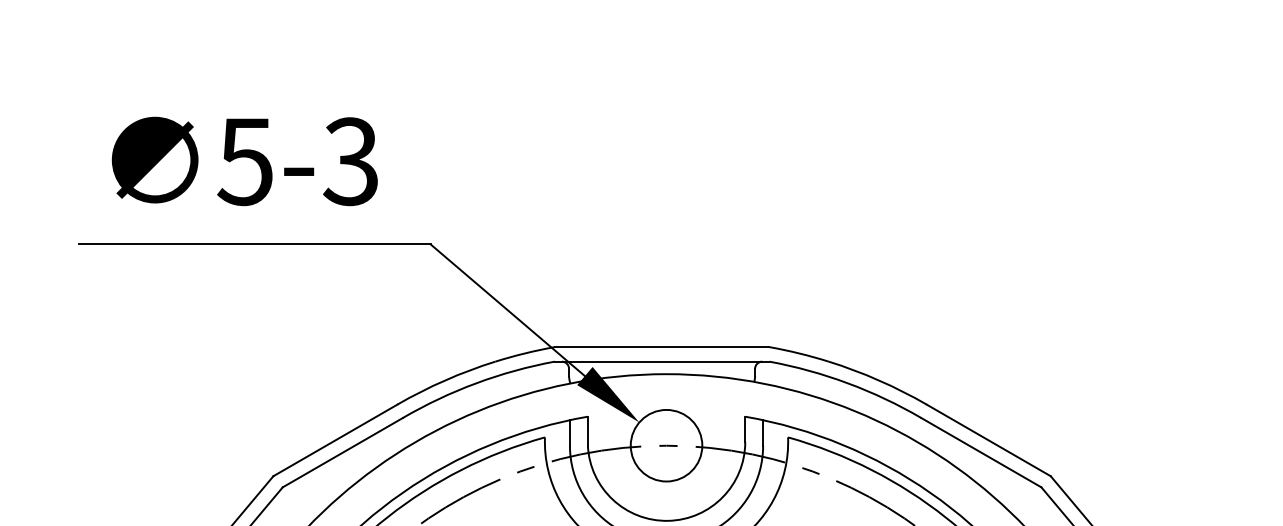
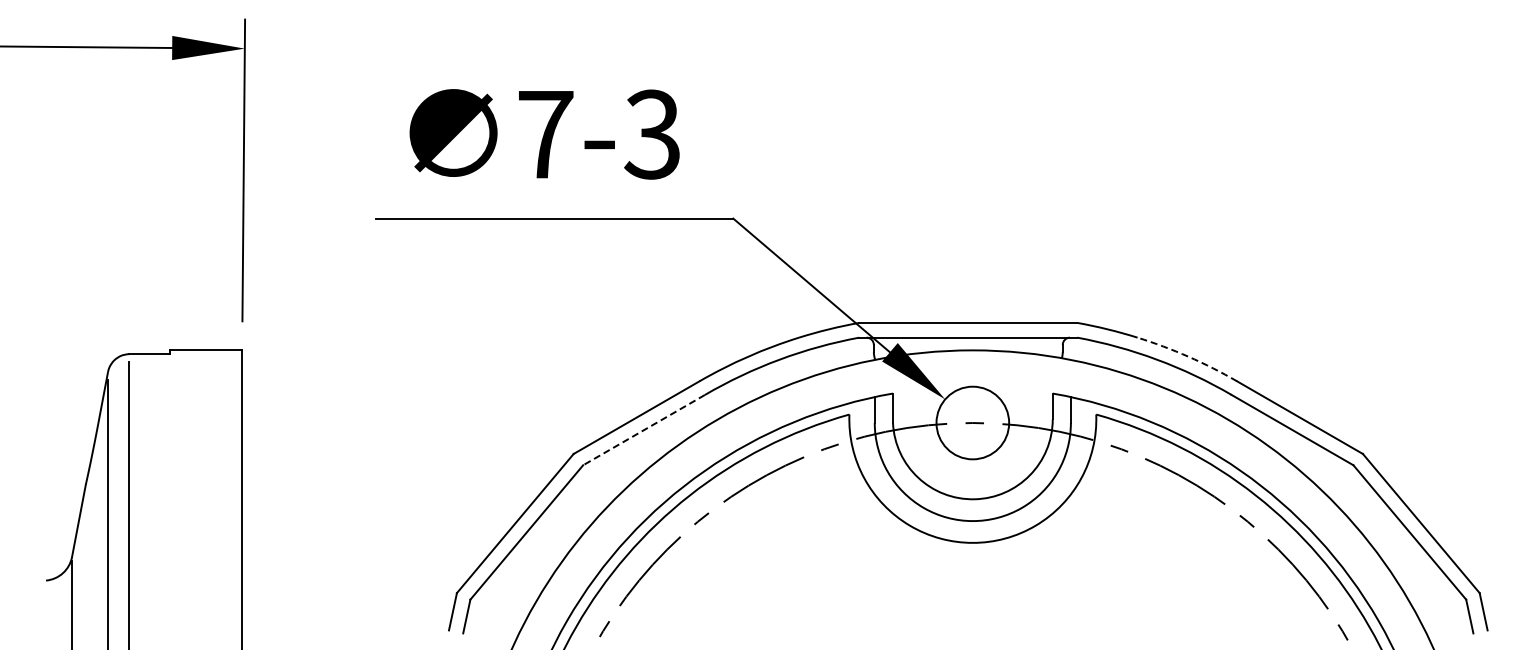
text: (244, 162) -> (544, 135), 5-3 -> 7-3
arc: (878, 380) -> (1188, 356), solid -> dashed
line: (342, 453) -> (643, 430), solid -> dashed

